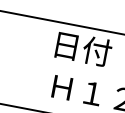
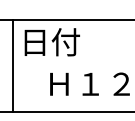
text: (82, 49) -> (51, 42), moved
line: (20, 60) -> (13, 65), added

